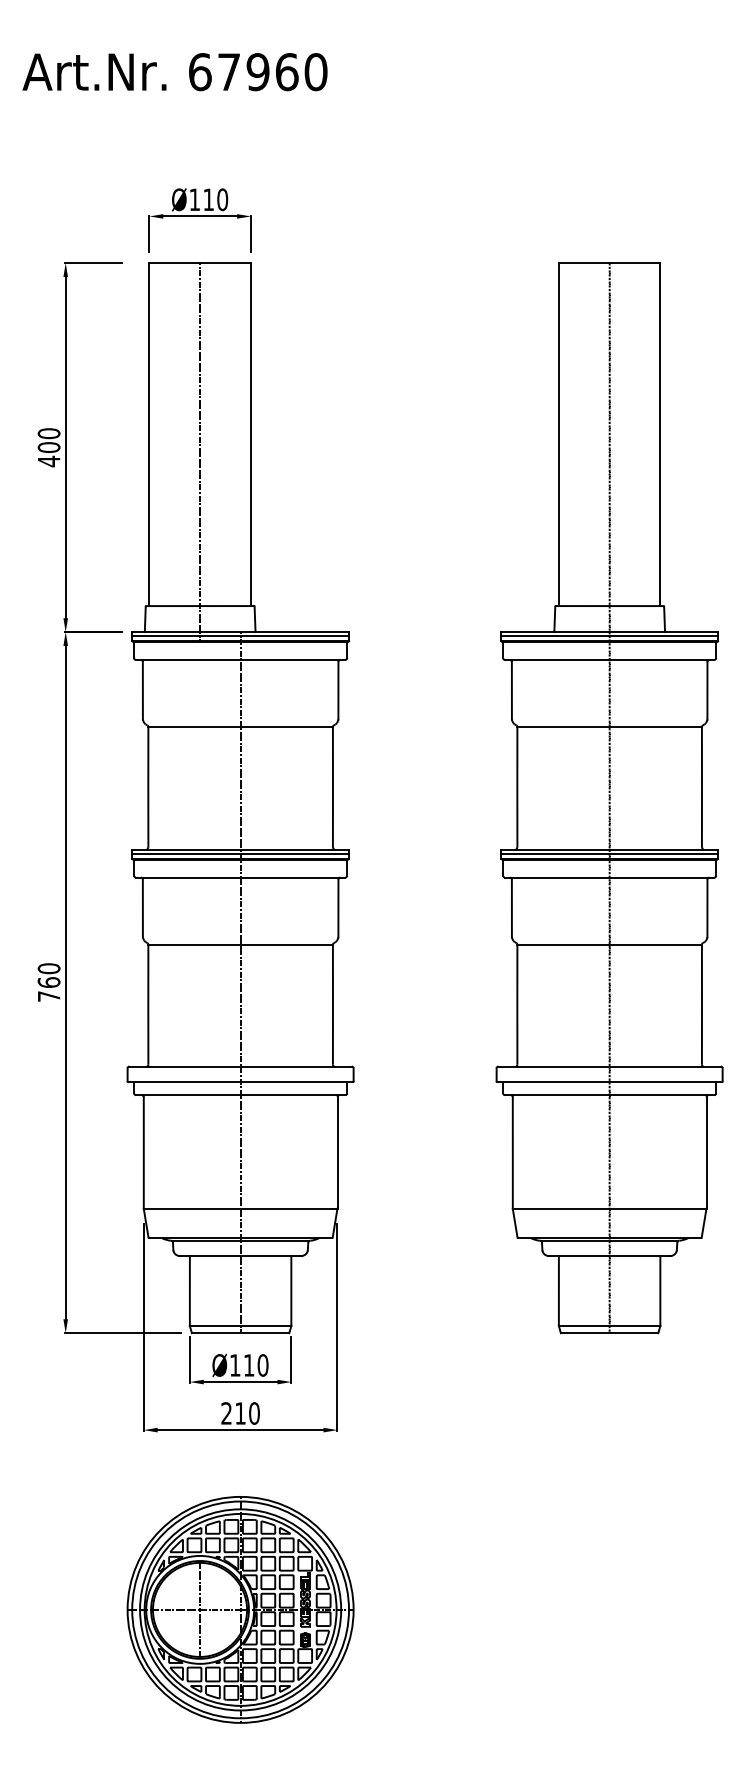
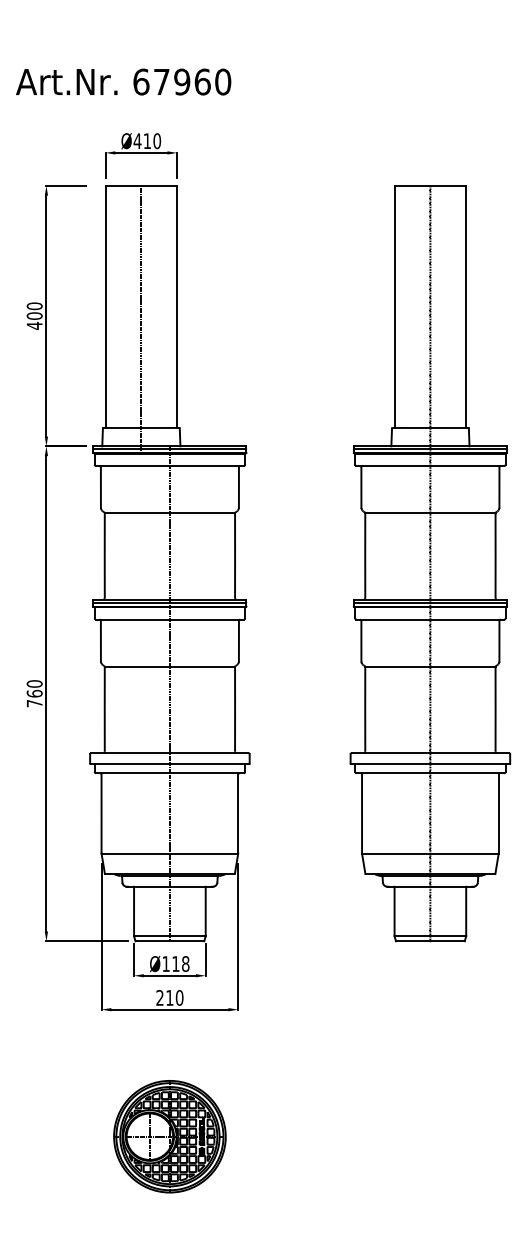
text: (174, 71) -> (123, 81), moved
text: (194, 198) -> (137, 140), Ø110 -> Ø410
text: (262, 1364) -> (185, 963), Ø110 -> Ø118
part: (240, 1609) -> (169, 1136), size x0.7

